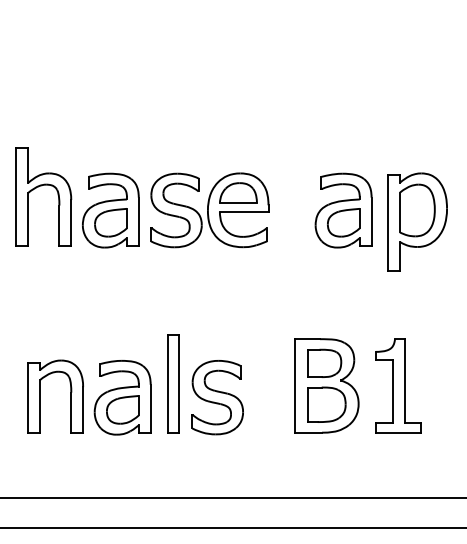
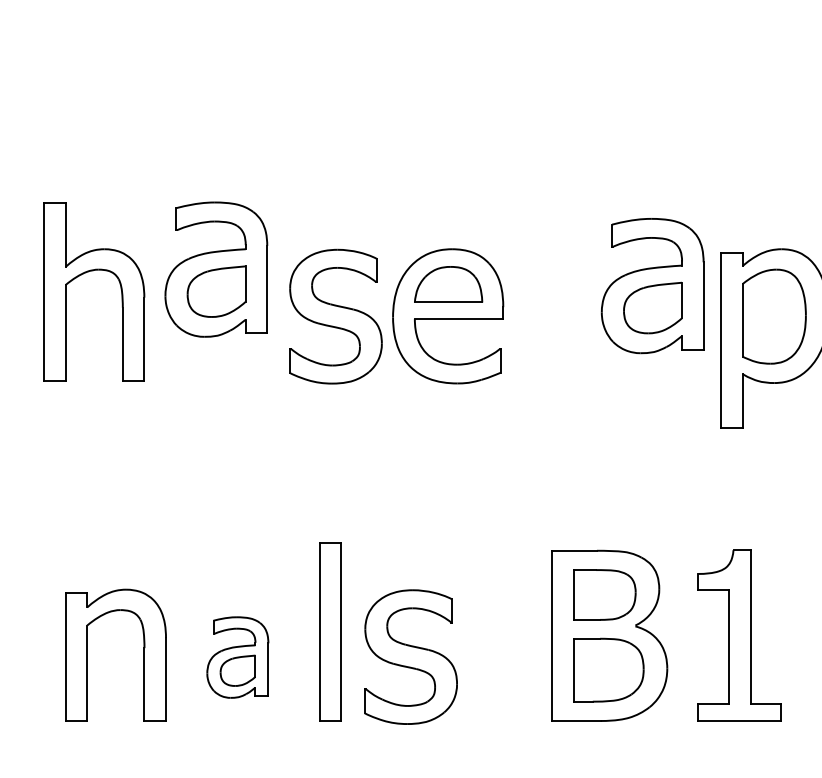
part: (110, 210) -> (215, 269), moved
part: (343, 210) -> (652, 285), moved
part: (122, 397) -> (237, 656), size x0.6

